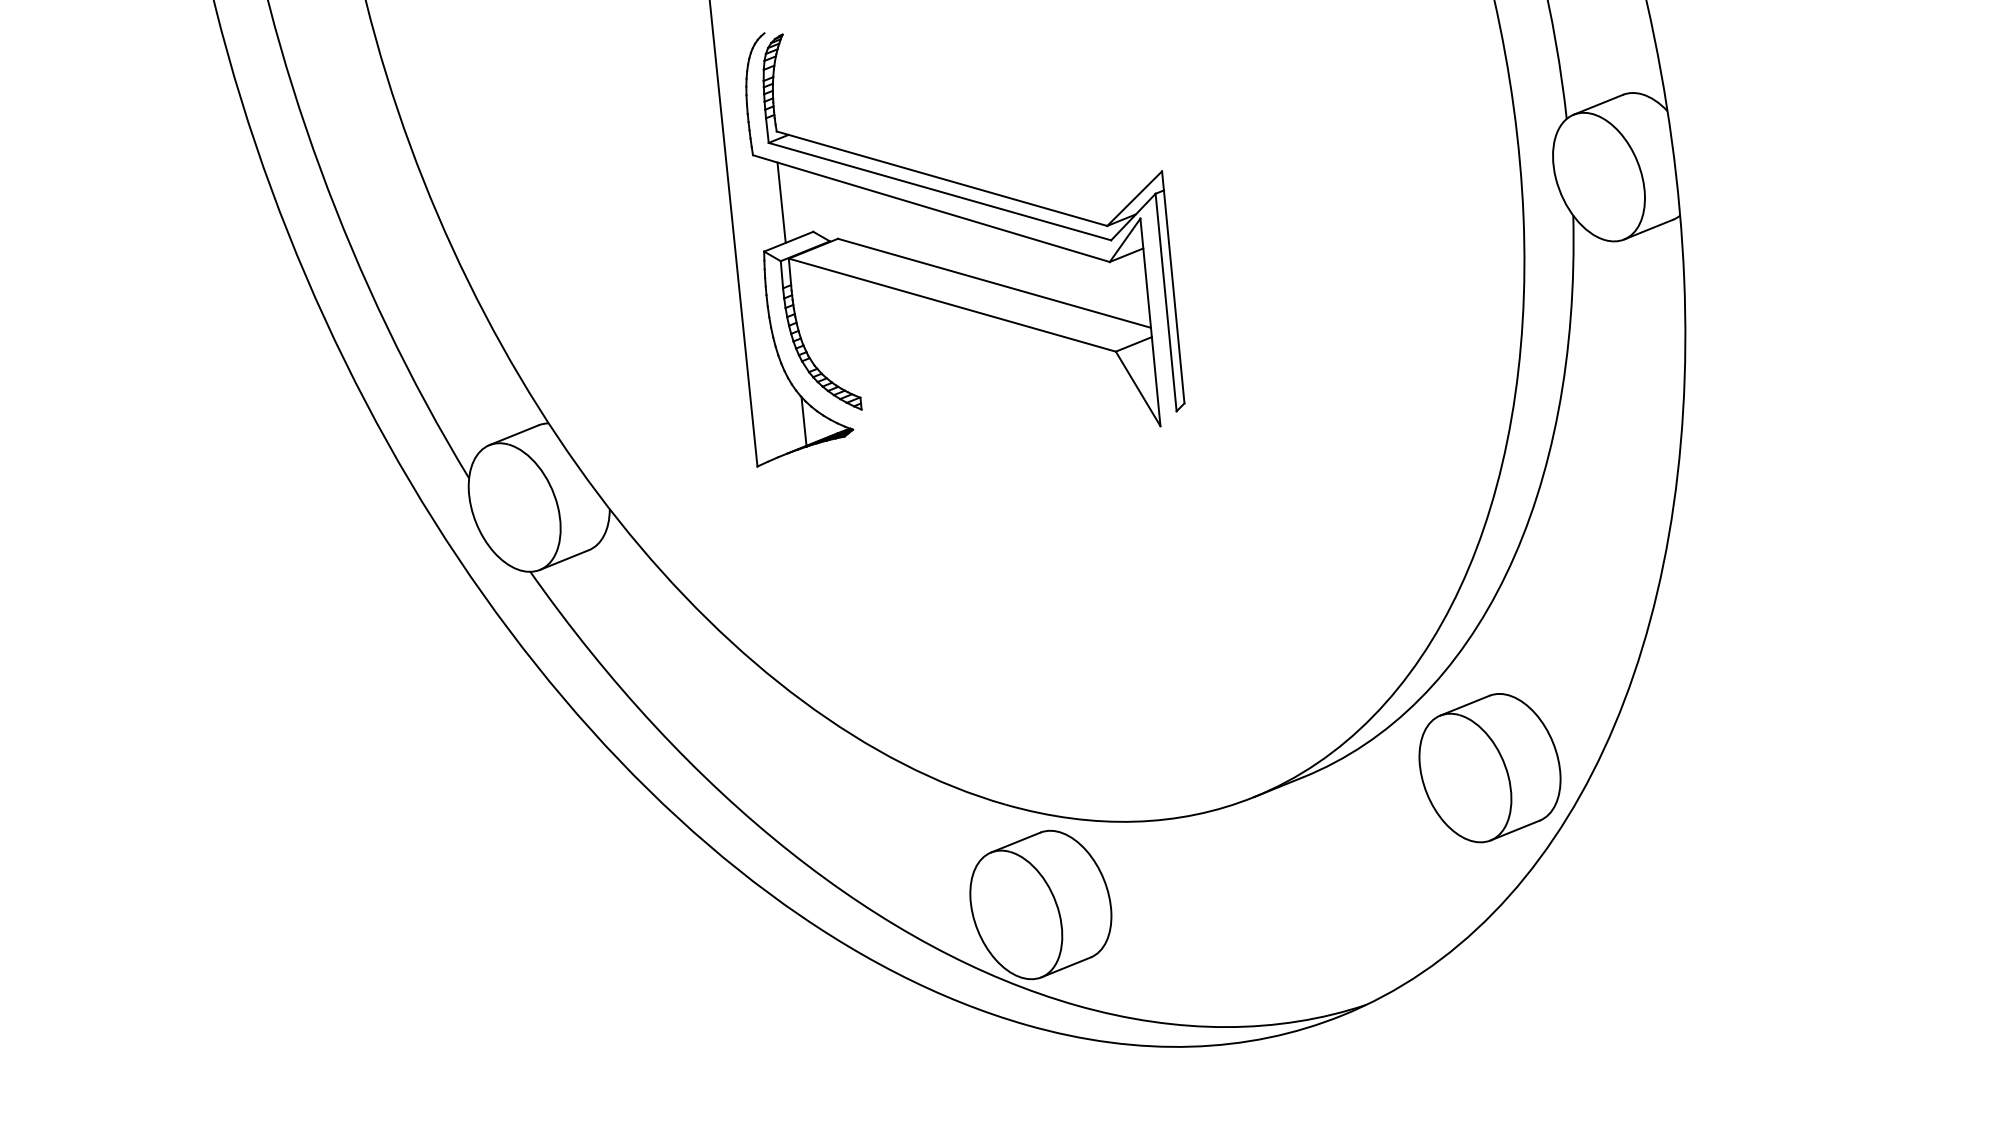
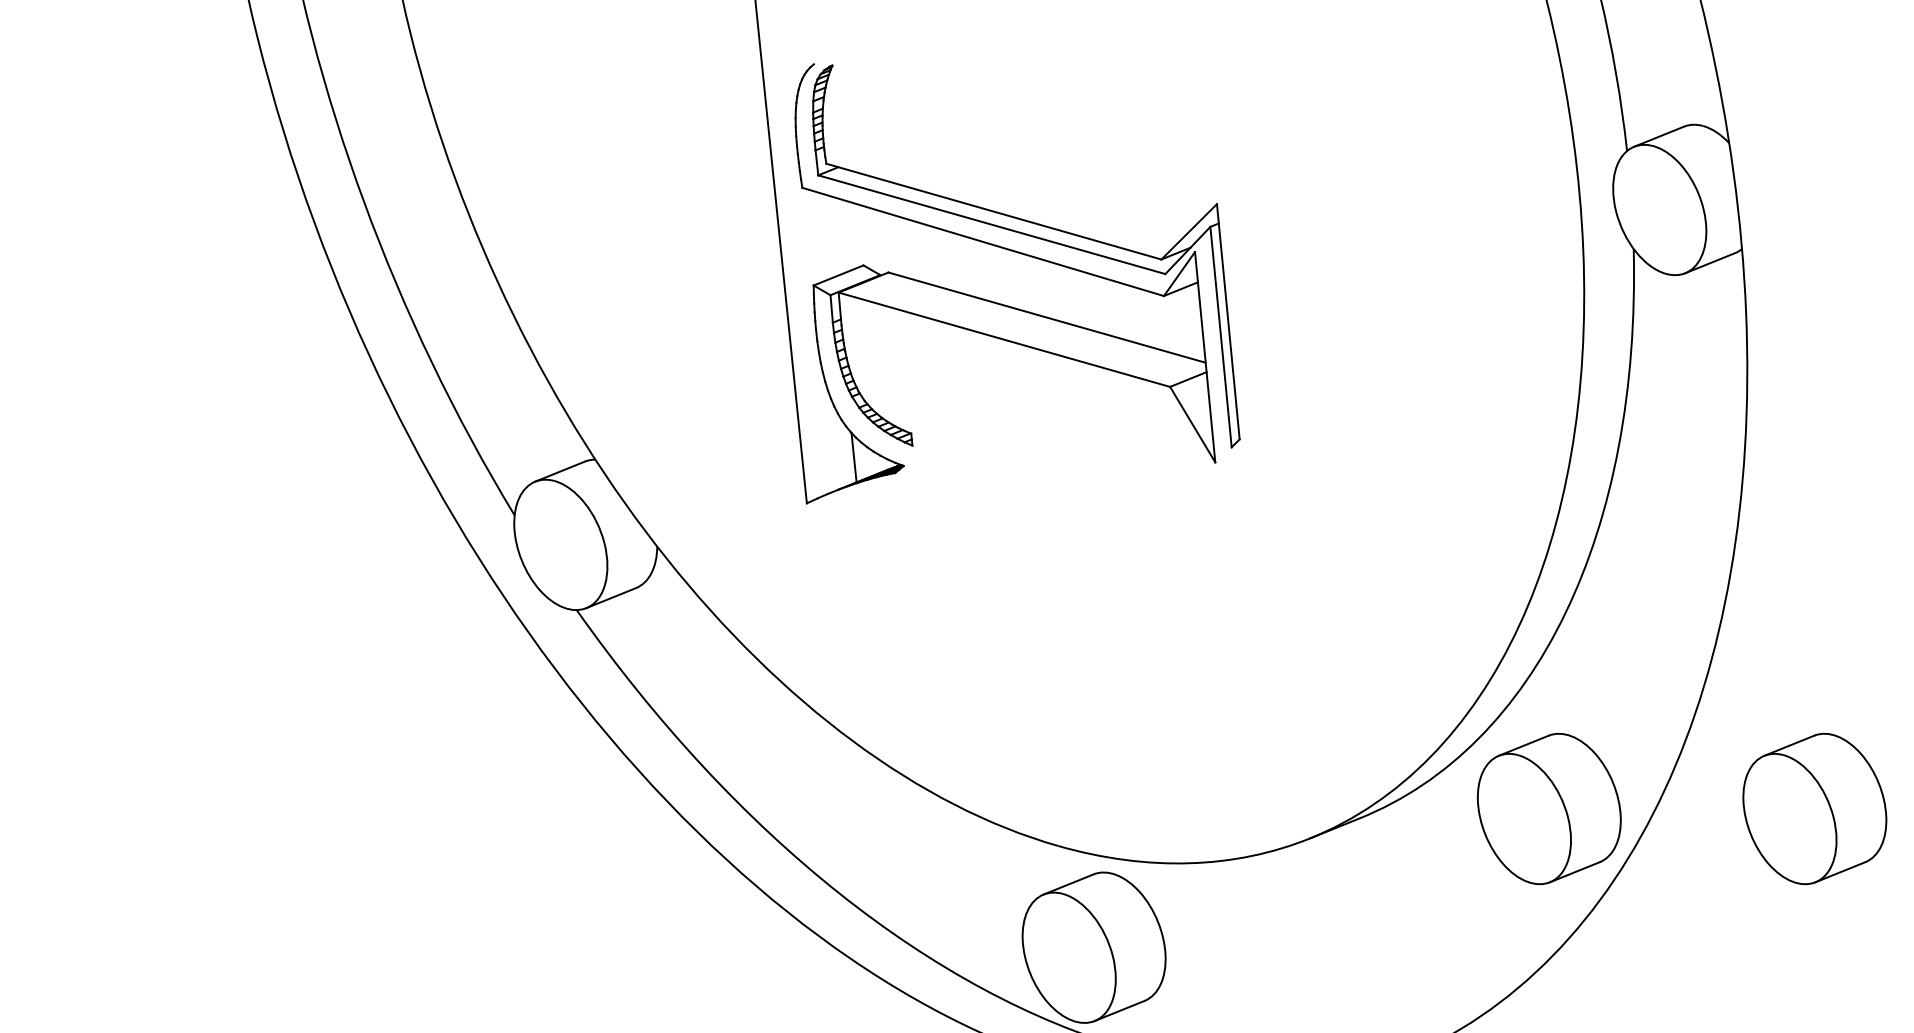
line: (781, 202) -> (831, 235), removed
part: (1751, 768) -> (1814, 809), added

